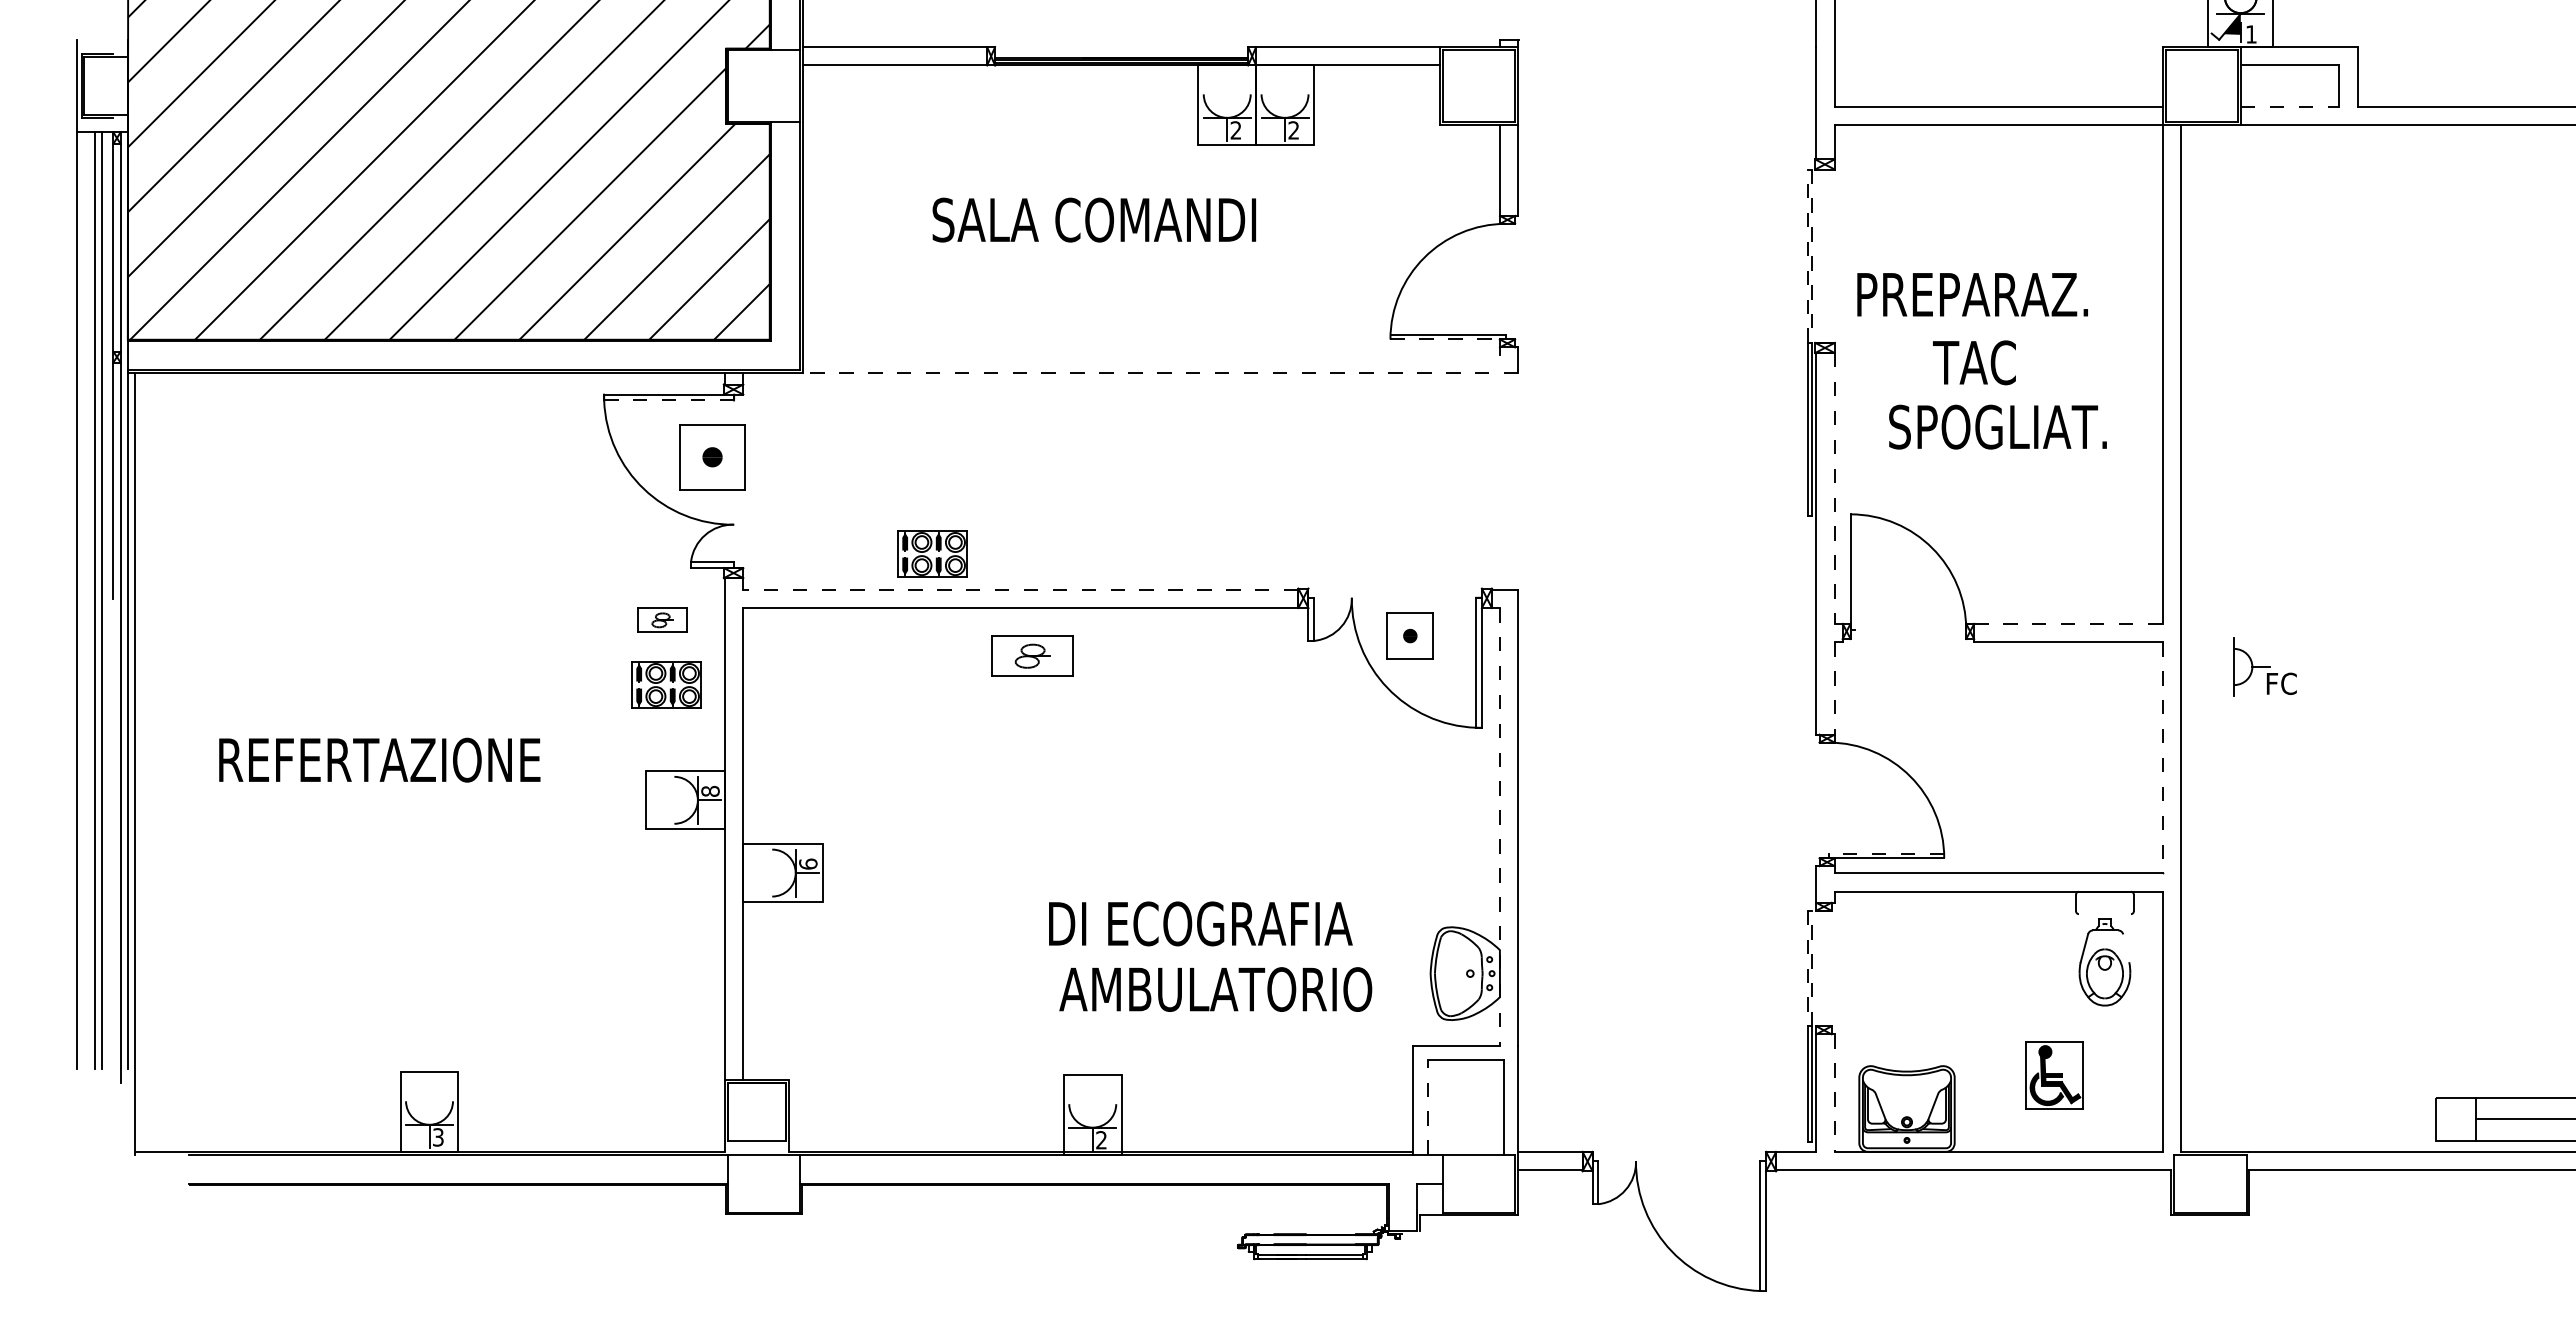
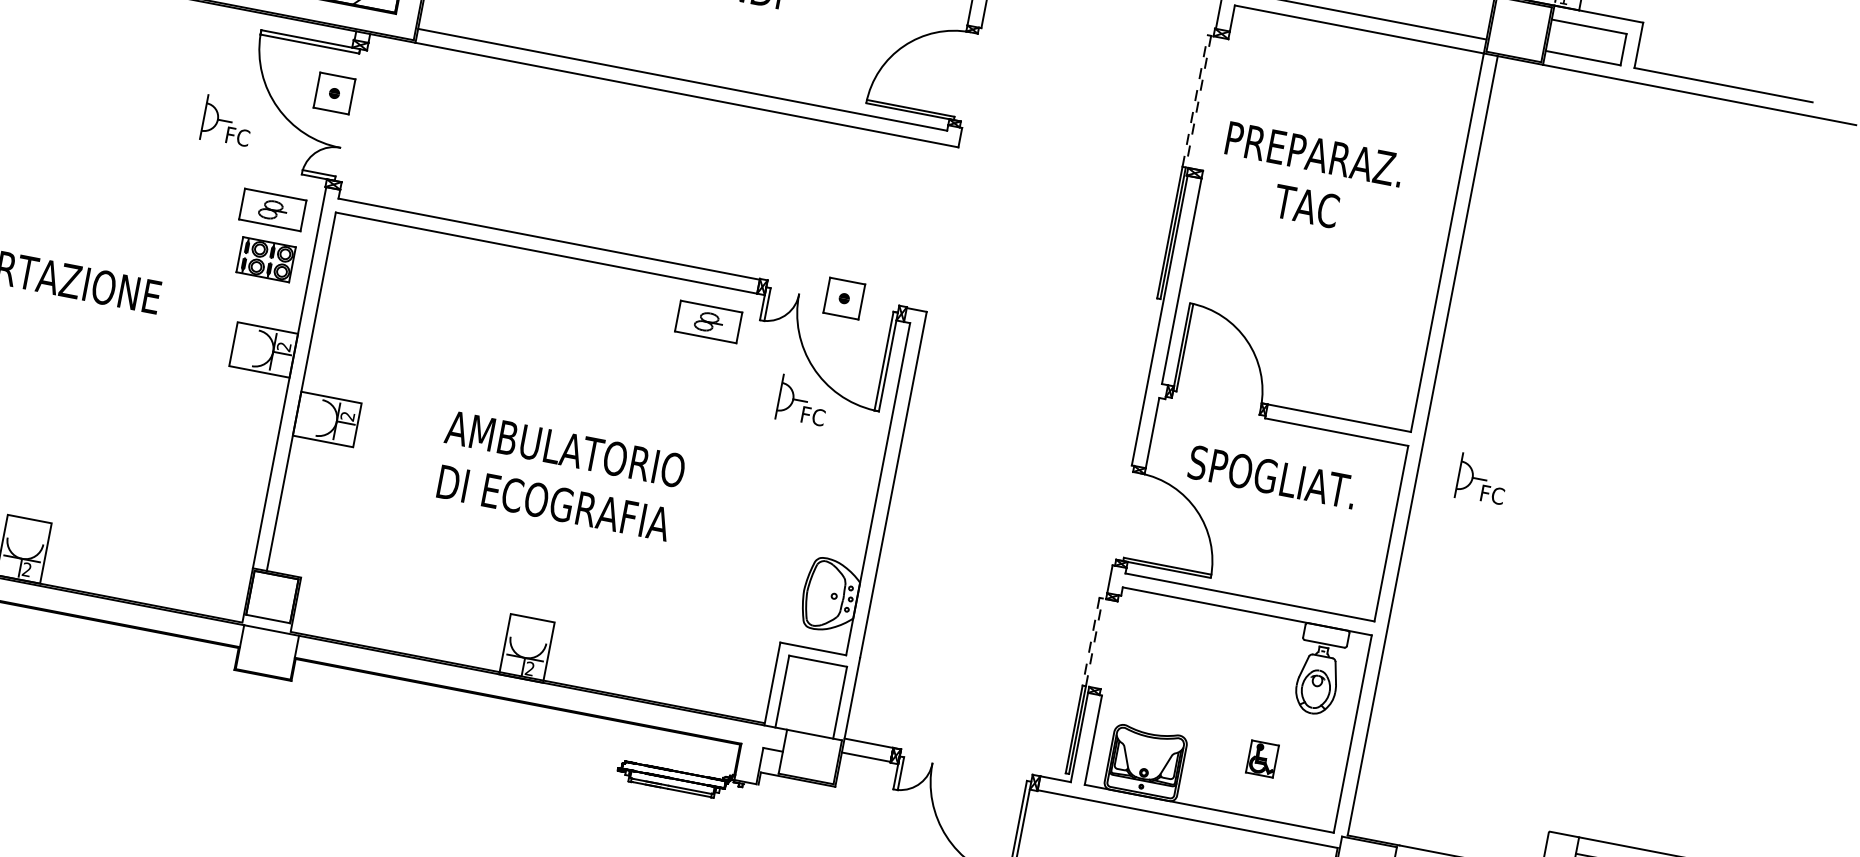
line: (2290, 106) -> (1583, 57), dashed -> solid
line: (1448, 339) -> (910, 111), dashed -> solid
line: (1151, 354) -> (682, 79), added
line: (1160, 372) -> (686, 94), dashed -> solid
line: (669, 400) -> (310, 44), dashed -> solid
text: (1997, 426) -> (1272, 476), moved
part: (712, 456) -> (334, 92), size x0.71
line: (1834, 488) -> (1181, 281), dashed -> solid
part: (583, 518) -> (227, 121), added
part: (932, 553) -> (487, 198), removed
line: (1854, 571) -> (1184, 347), added
line: (1020, 589) -> (548, 238), dashed -> solid
part: (662, 619) -> (272, 209), size x1.67
line: (2068, 623) -> (1339, 417), dashed -> solid
part: (1409, 635) -> (843, 298), moved
part: (1032, 655) -> (708, 321), moved
line: (1834, 688) -> (1152, 433), dashed -> solid
part: (1382, 733) -> (802, 401), added
line: (2162, 757) -> (1391, 533), dashed -> solid
text: (710, 790) -> (284, 346), 8 -> 2
line: (1499, 826) -> (877, 488), dashed -> solid
line: (1886, 853) -> (1167, 565), dashed -> solid
text: (808, 863) -> (347, 415), 6 -> 2
line: (2104, 914) -> (1324, 644), added
text: (1200, 923) -> (554, 502), moved
line: (2126, 948) -> (1335, 673), added
text: (1215, 989) -> (565, 449), moved
part: (2053, 1075) -> (1262, 758), size x0.62
line: (1834, 1093) -> (1093, 740), dashed -> solid
line: (1427, 1106) -> (782, 690), dashed -> solid
text: (438, 1137) -> (27, 569), 3 -> 2

